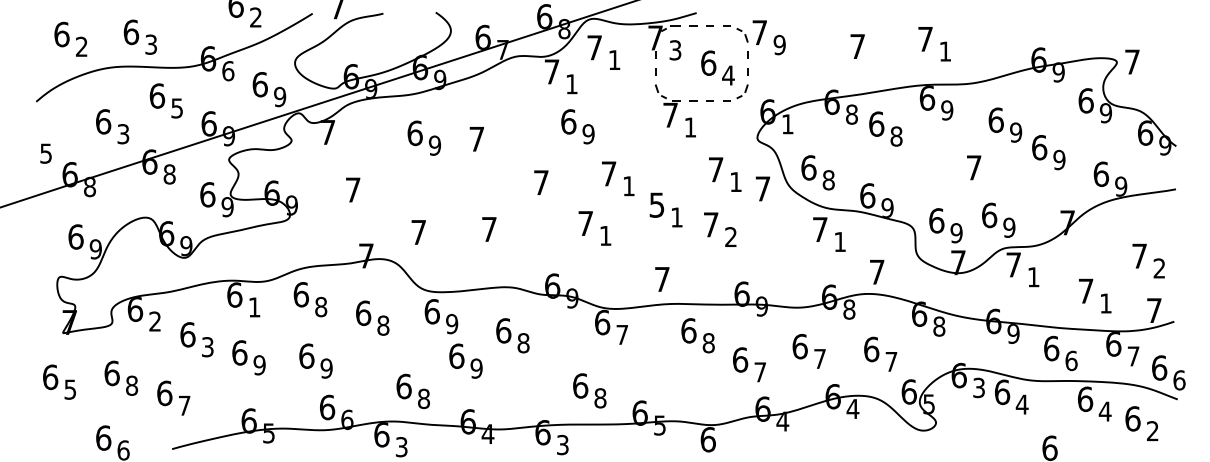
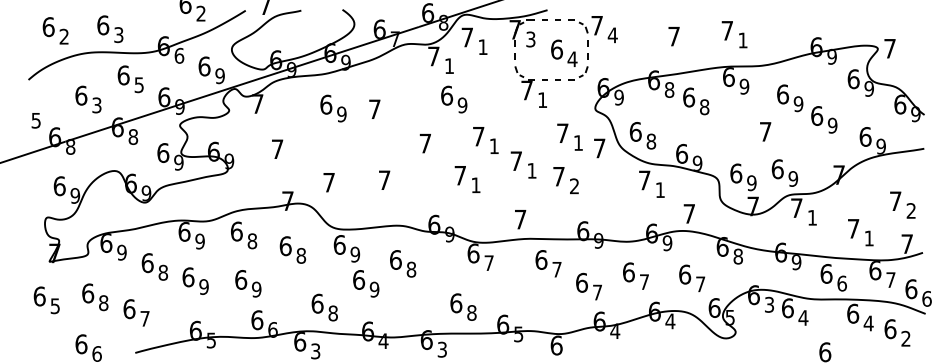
text: (779, 45) -> (612, 35), 9 -> 4
text: (786, 124) -> (618, 97), 1 -> 9
text: (655, 205) -> (515, 161), 5 -> 7
text: (253, 307) -> (199, 241), 1 -> 9
text: (849, 309) -> (667, 243), 8 -> 9
text: (154, 321) -> (121, 252), 2 -> 9
text: (708, 342) -> (556, 269), 8 -> 7
text: (208, 346) -> (163, 272), 3 -> 8

